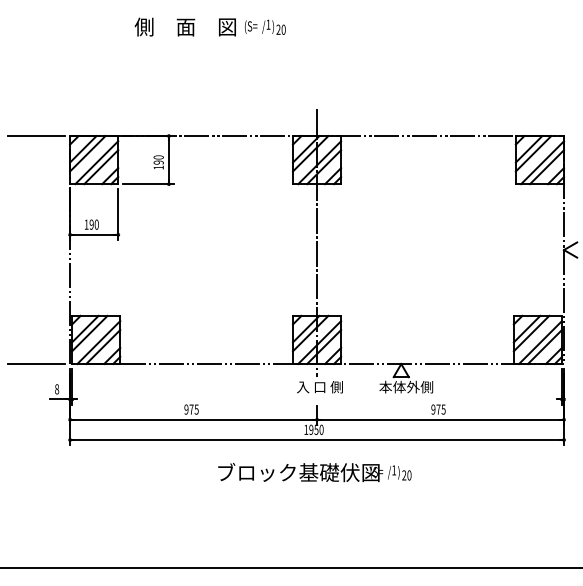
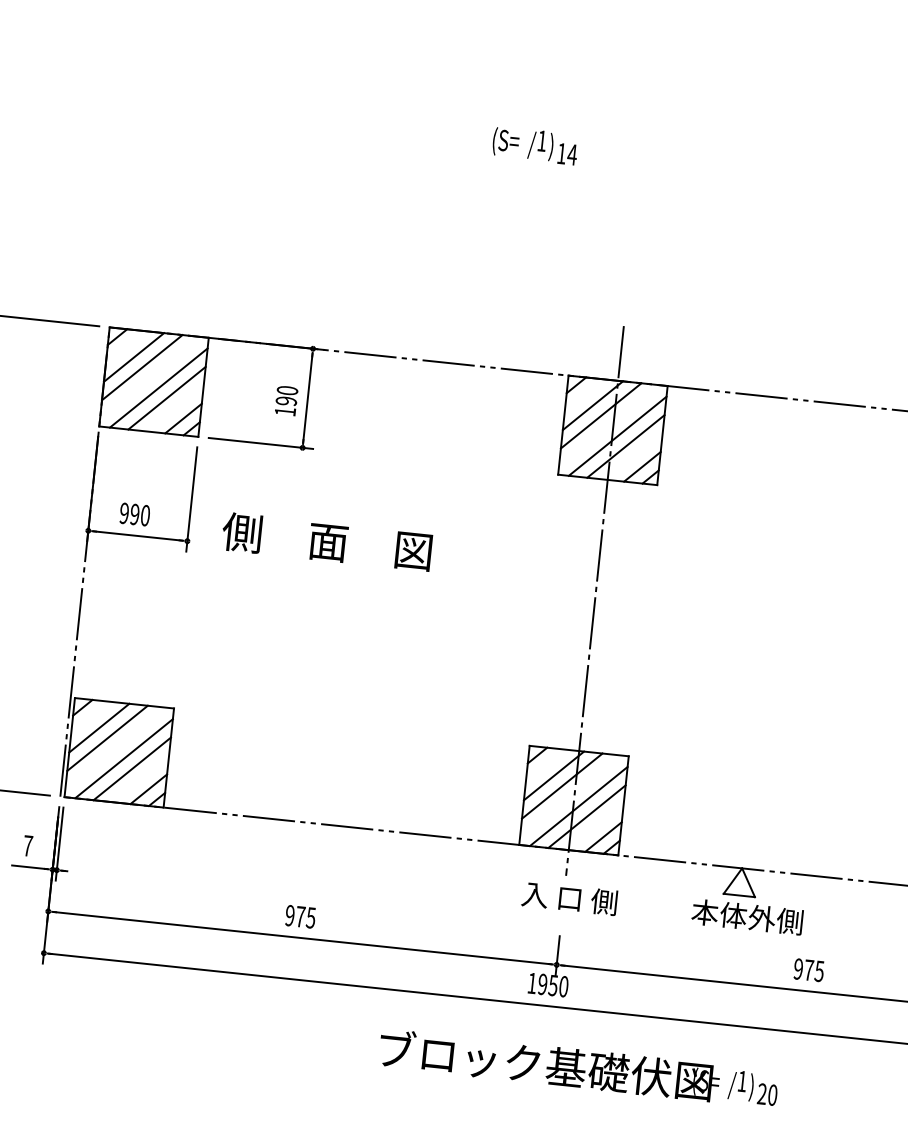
text: (184, 26) -> (325, 540), moved
text: (280, 29) -> (565, 153), 20 -> 14
text: (86, 224) -> (124, 513), 190 -> 990
text: (57, 389) -> (28, 846), 8 -> 7
text: (314, 472) -> (577, 1068), moved

